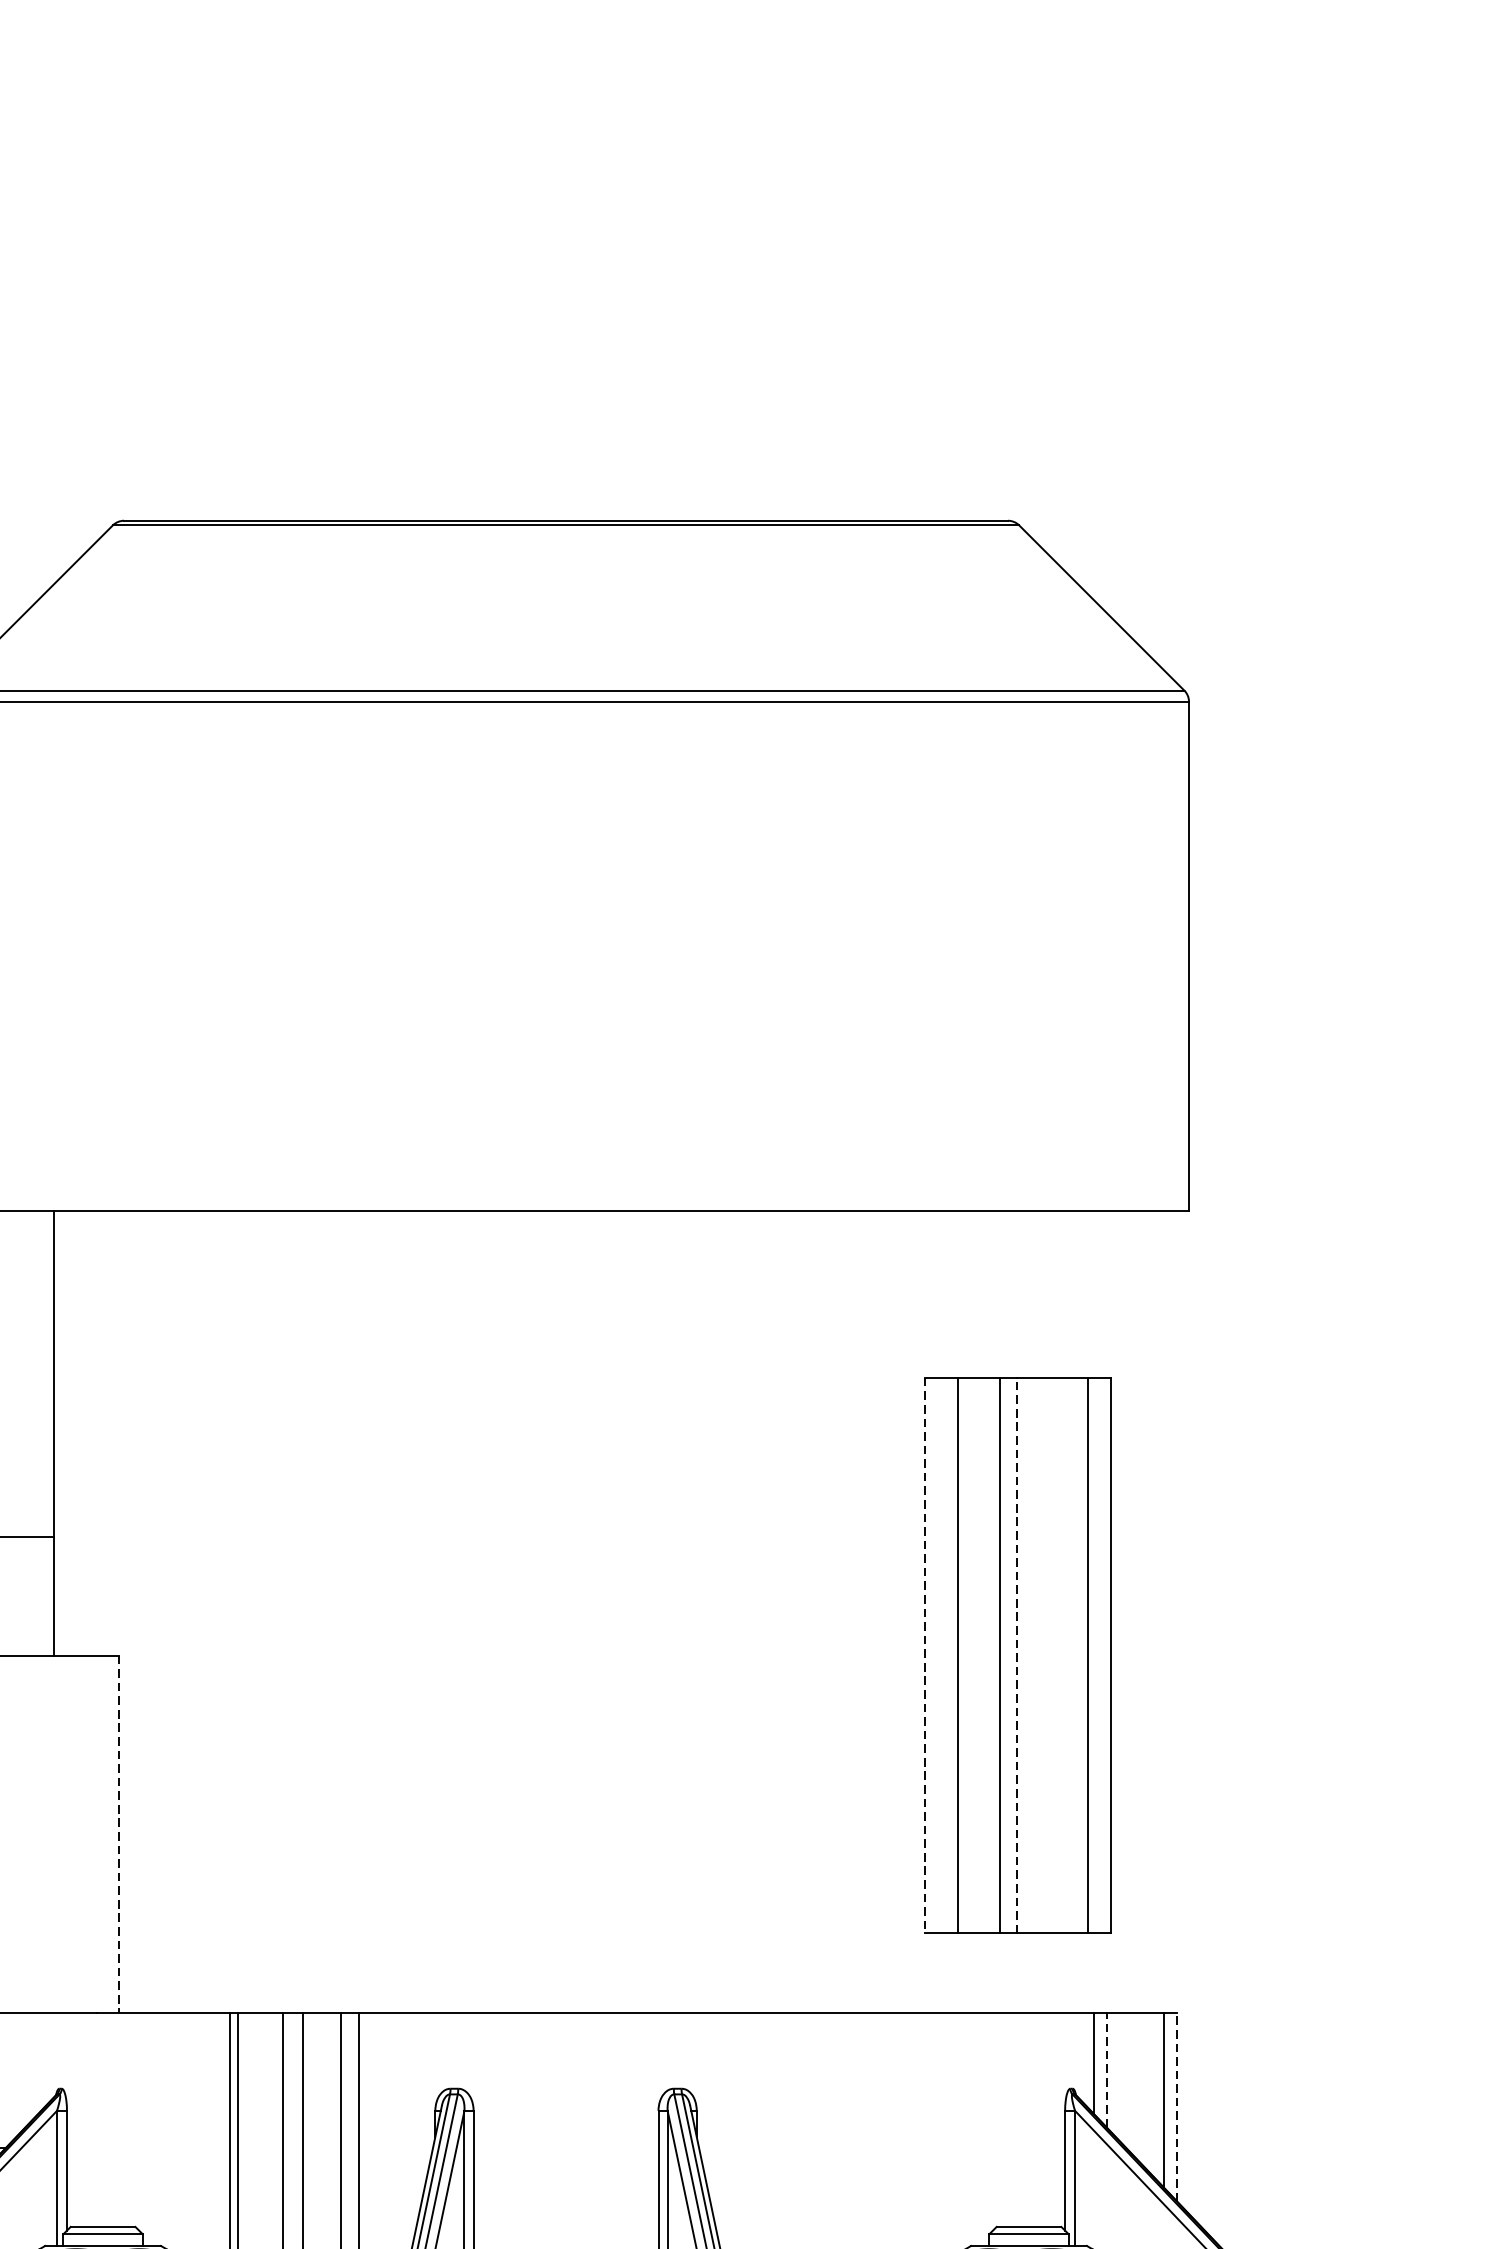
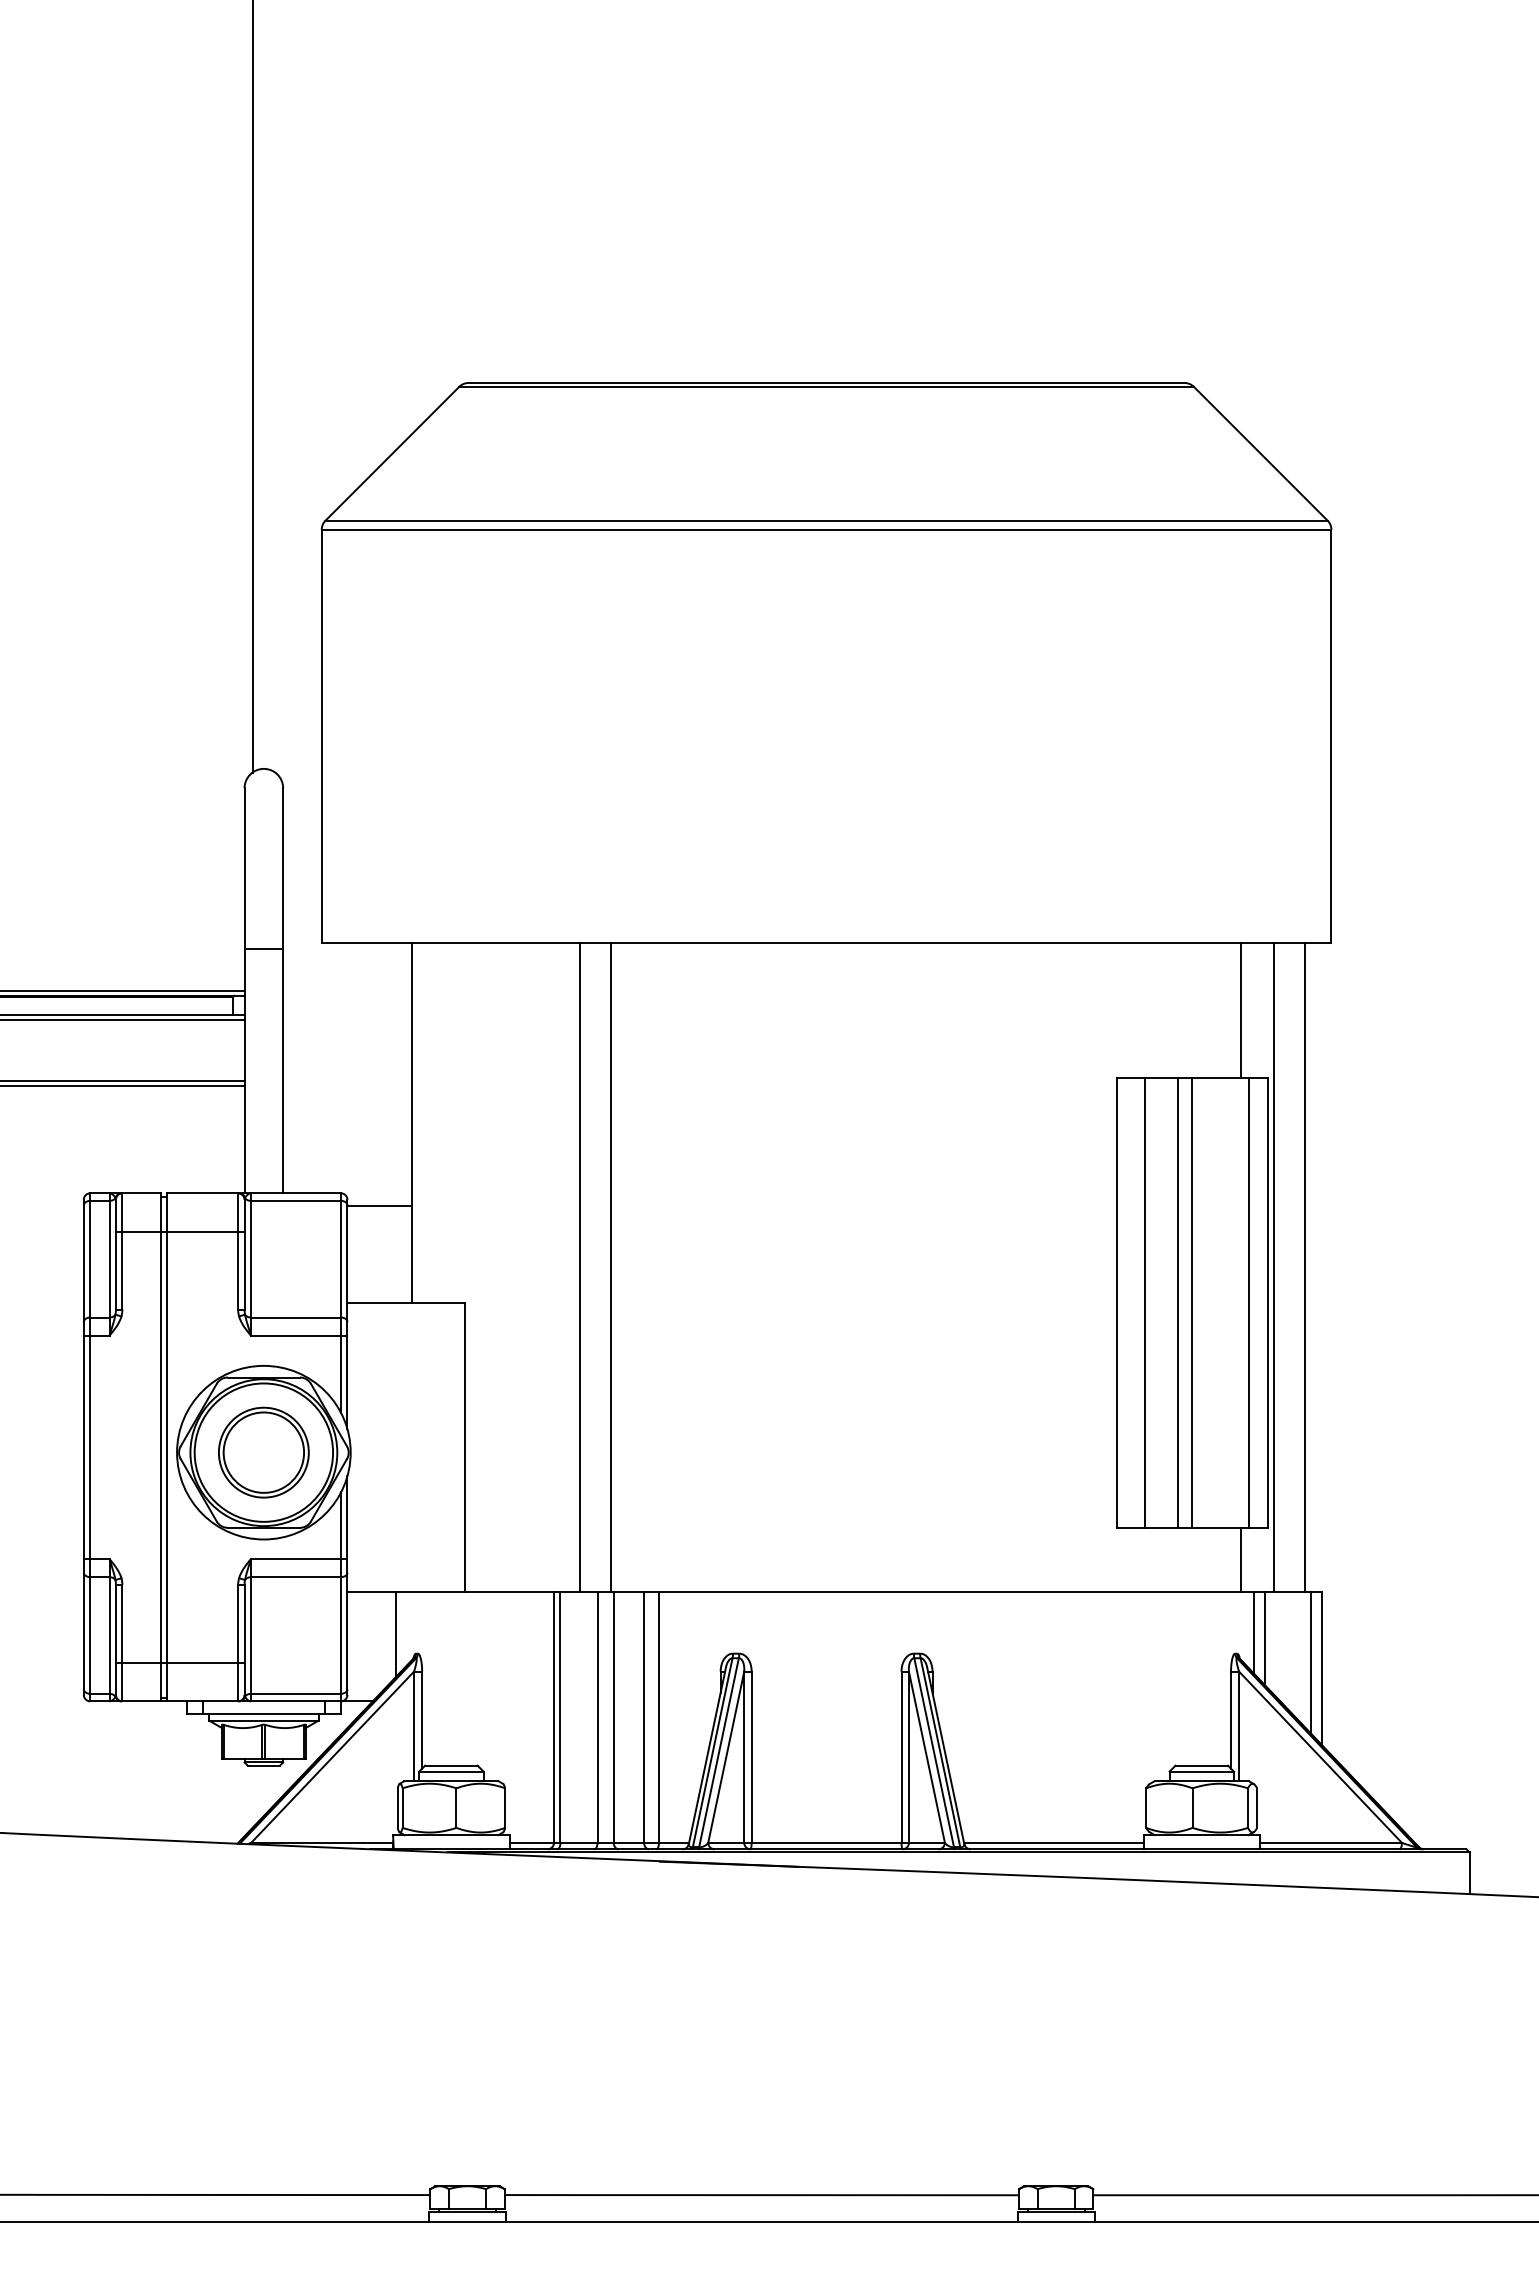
line: (1078, 1293) -> (1241, 1009), added
line: (261, 1612) -> (579, 1267), added
line: (299, 1612) -> (610, 1267), added
line: (1118, 1612) -> (1274, 1267), added
line: (1157, 1612) -> (1305, 1267), added
line: (1016, 1655) -> (1191, 1302), dashed -> solid
line: (925, 1656) -> (1117, 1303), dashed -> solid
line: (119, 1834) -> (464, 1447), dashed -> solid
line: (1078, 1972) -> (1241, 1559), added
line: (34, 2065) -> (395, 1634), added
line: (1106, 2070) -> (1264, 1638), dashed -> solid
line: (1176, 2107) -> (1321, 1668), dashed -> solid

